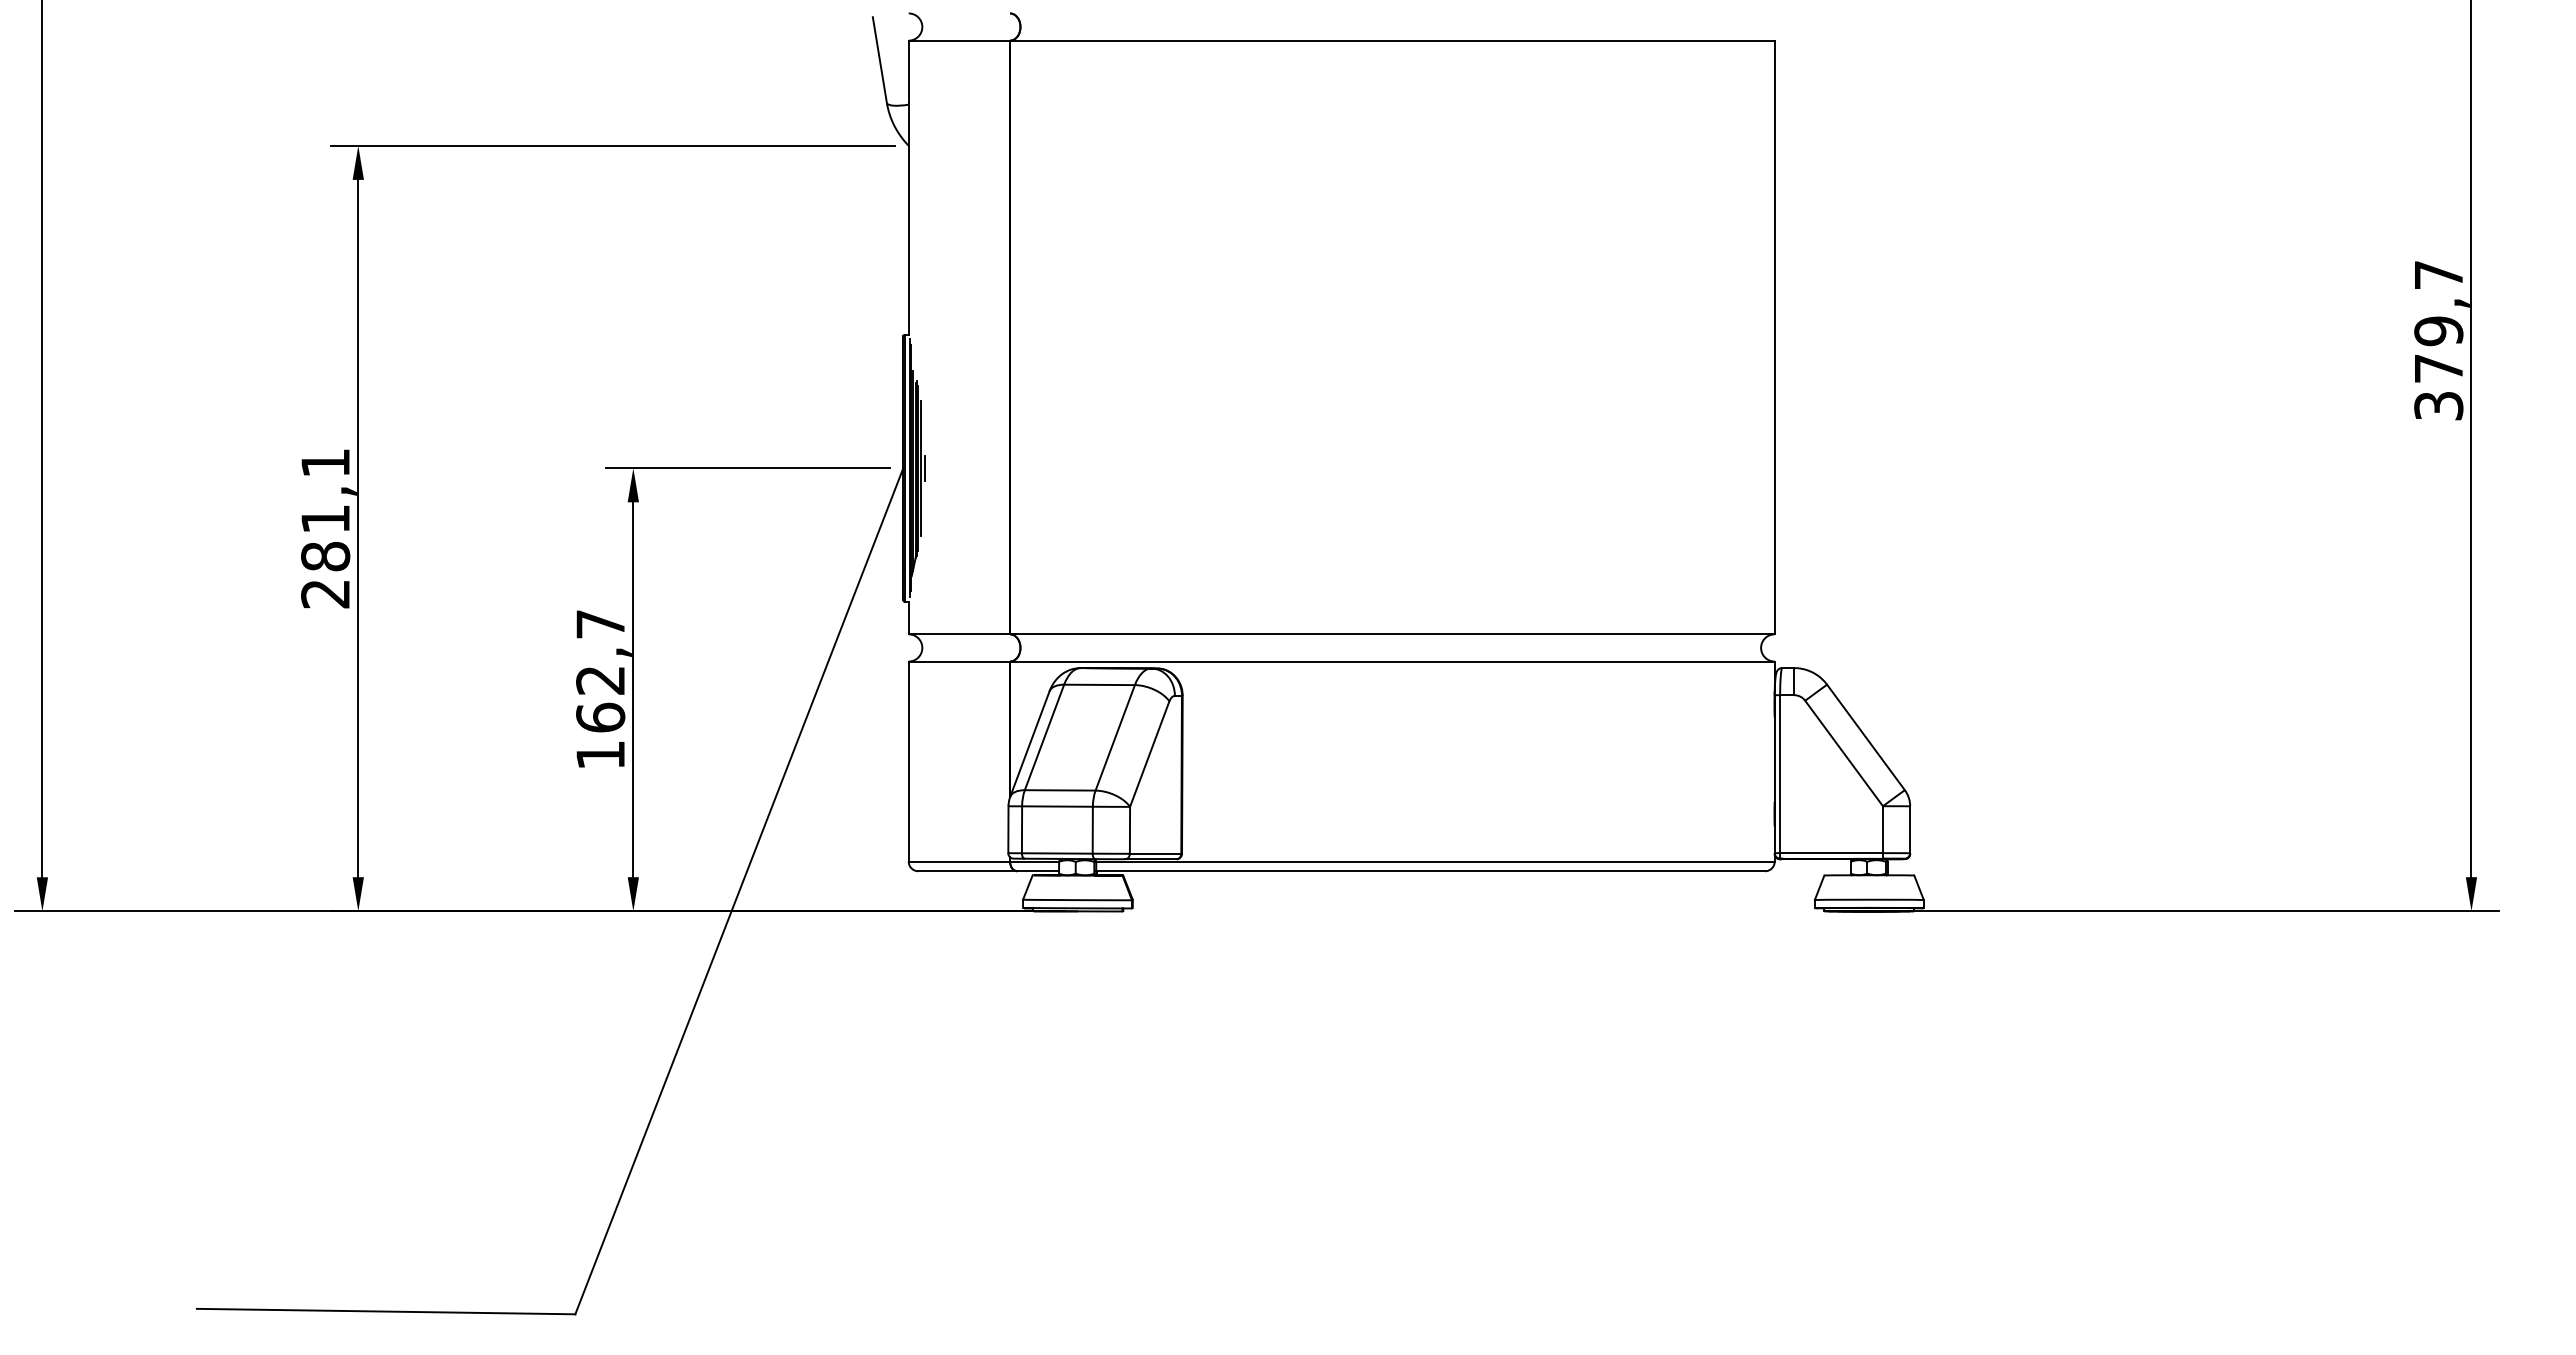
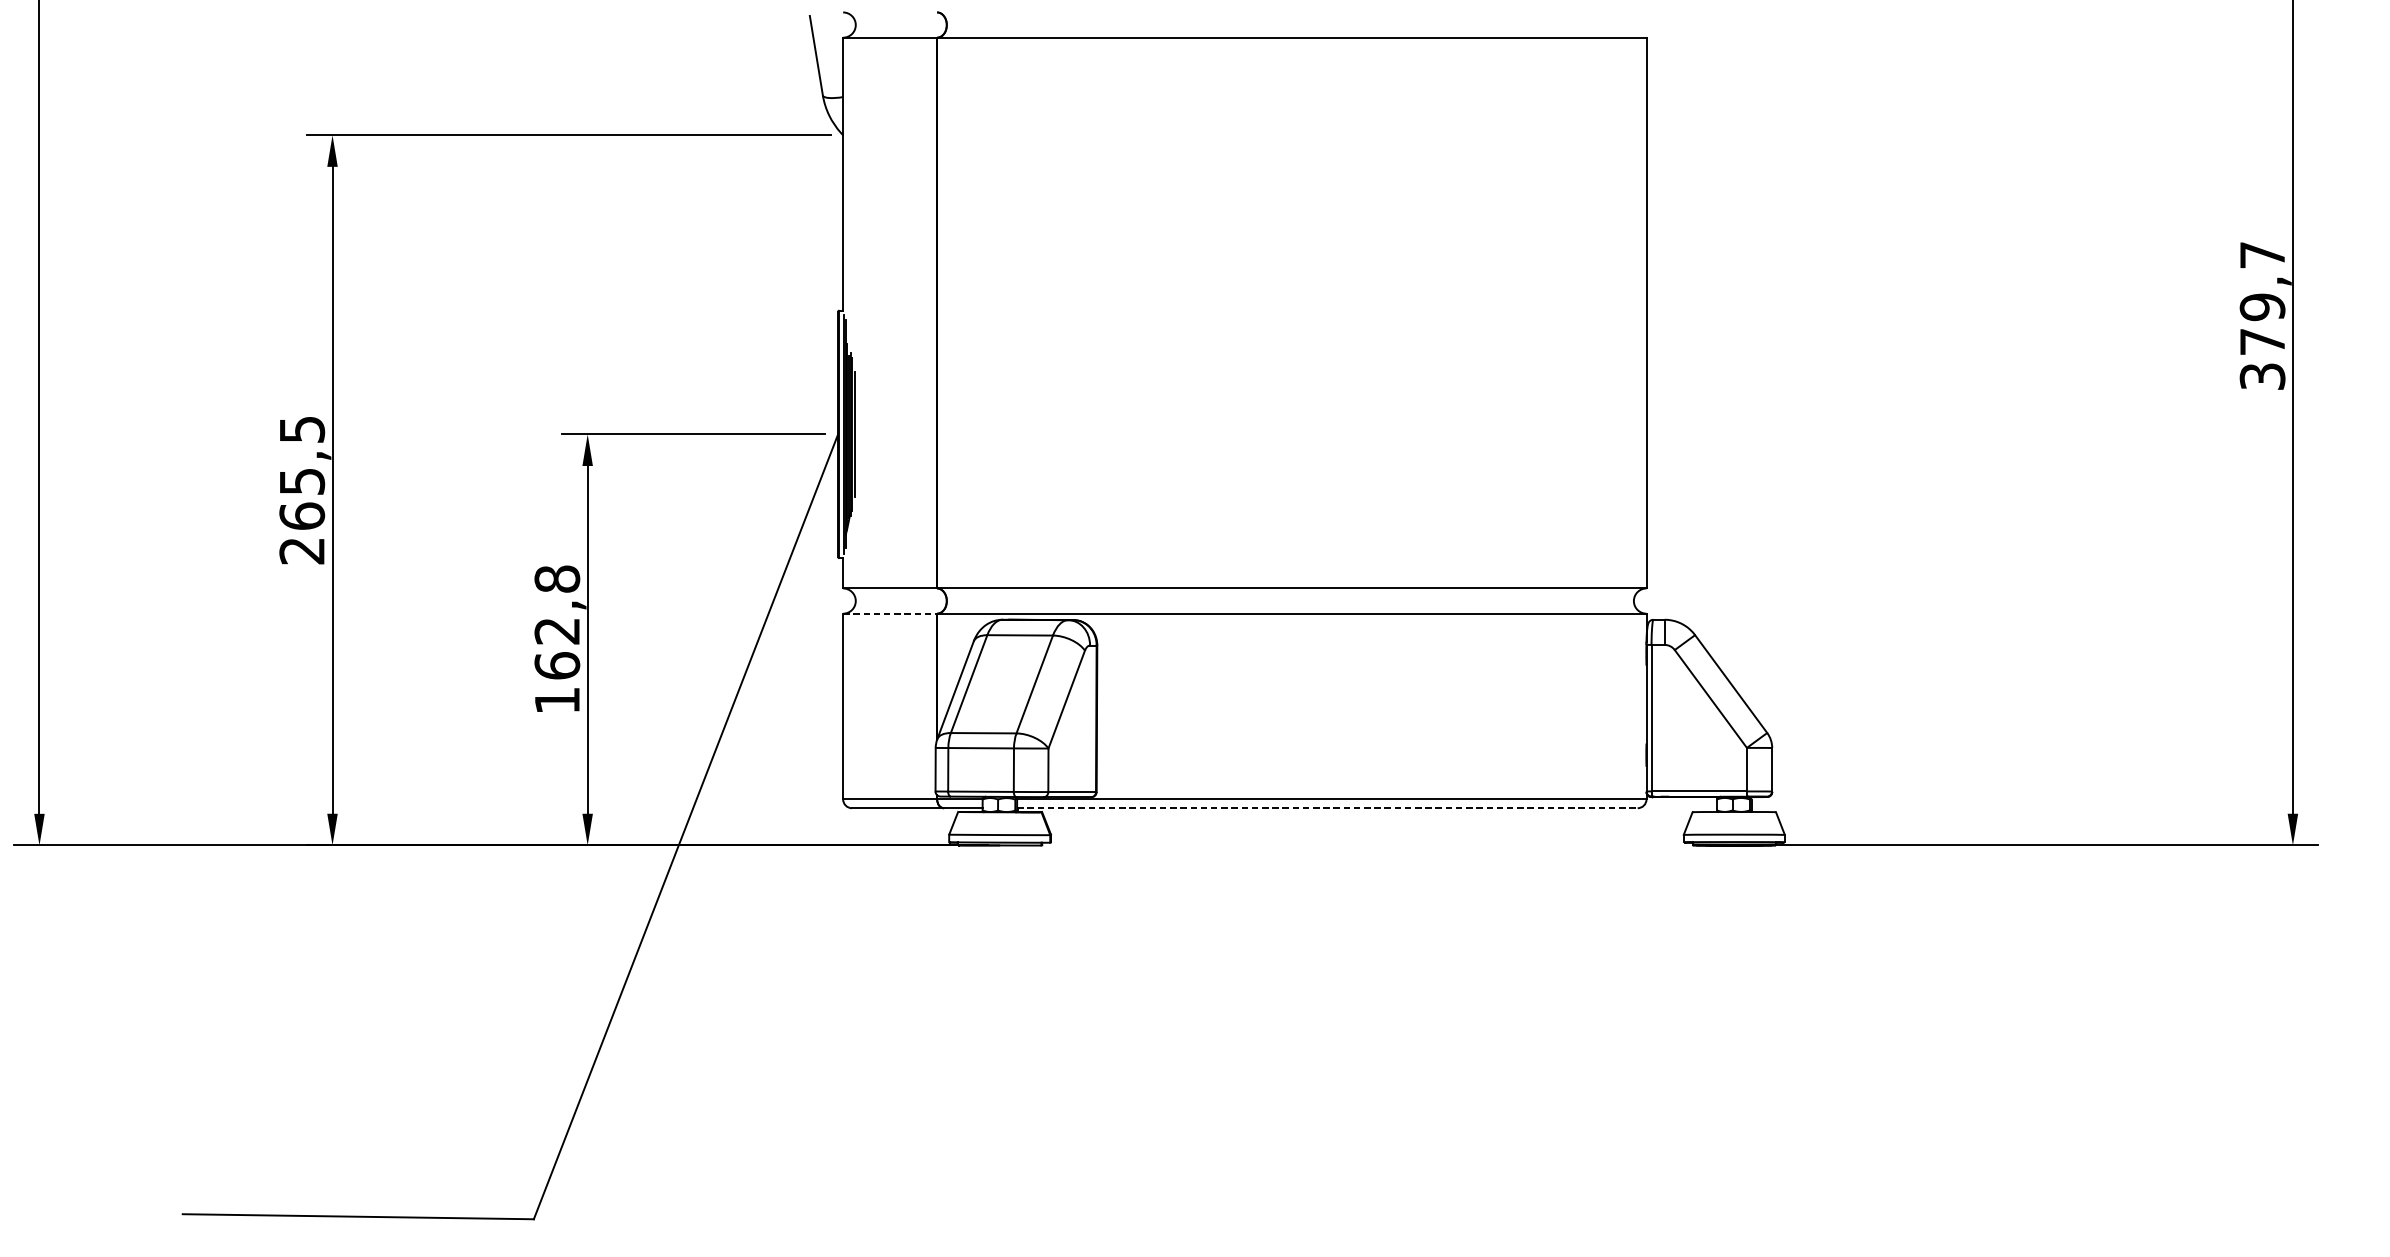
line: (925, 468) -> (858, 434), removed
text: (325, 510) -> (302, 473), 281,1 -> 265,5
text: (600, 623) -> (557, 578), 162,7 -> 162,8
line: (959, 661) -> (890, 613), solid -> dashed
line: (1431, 871) -> (1328, 808), solid -> dashed

